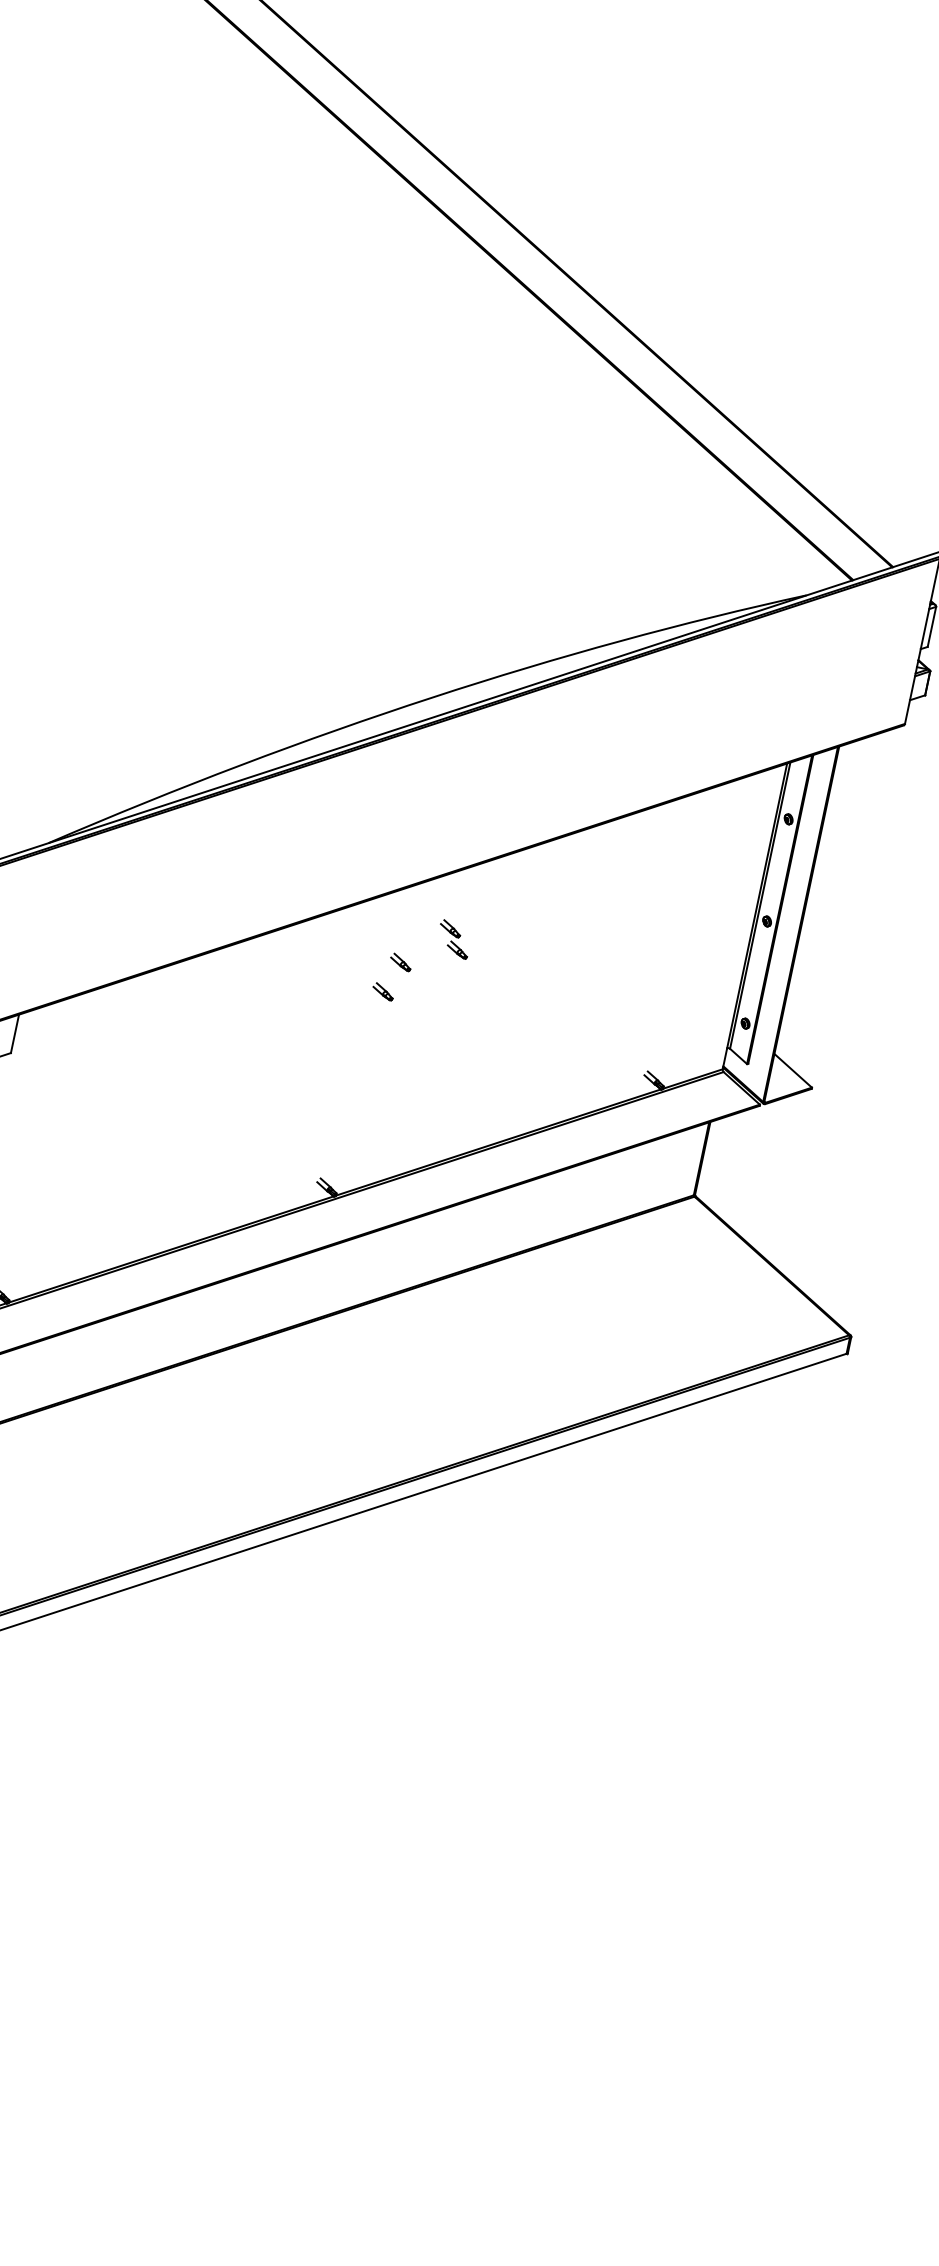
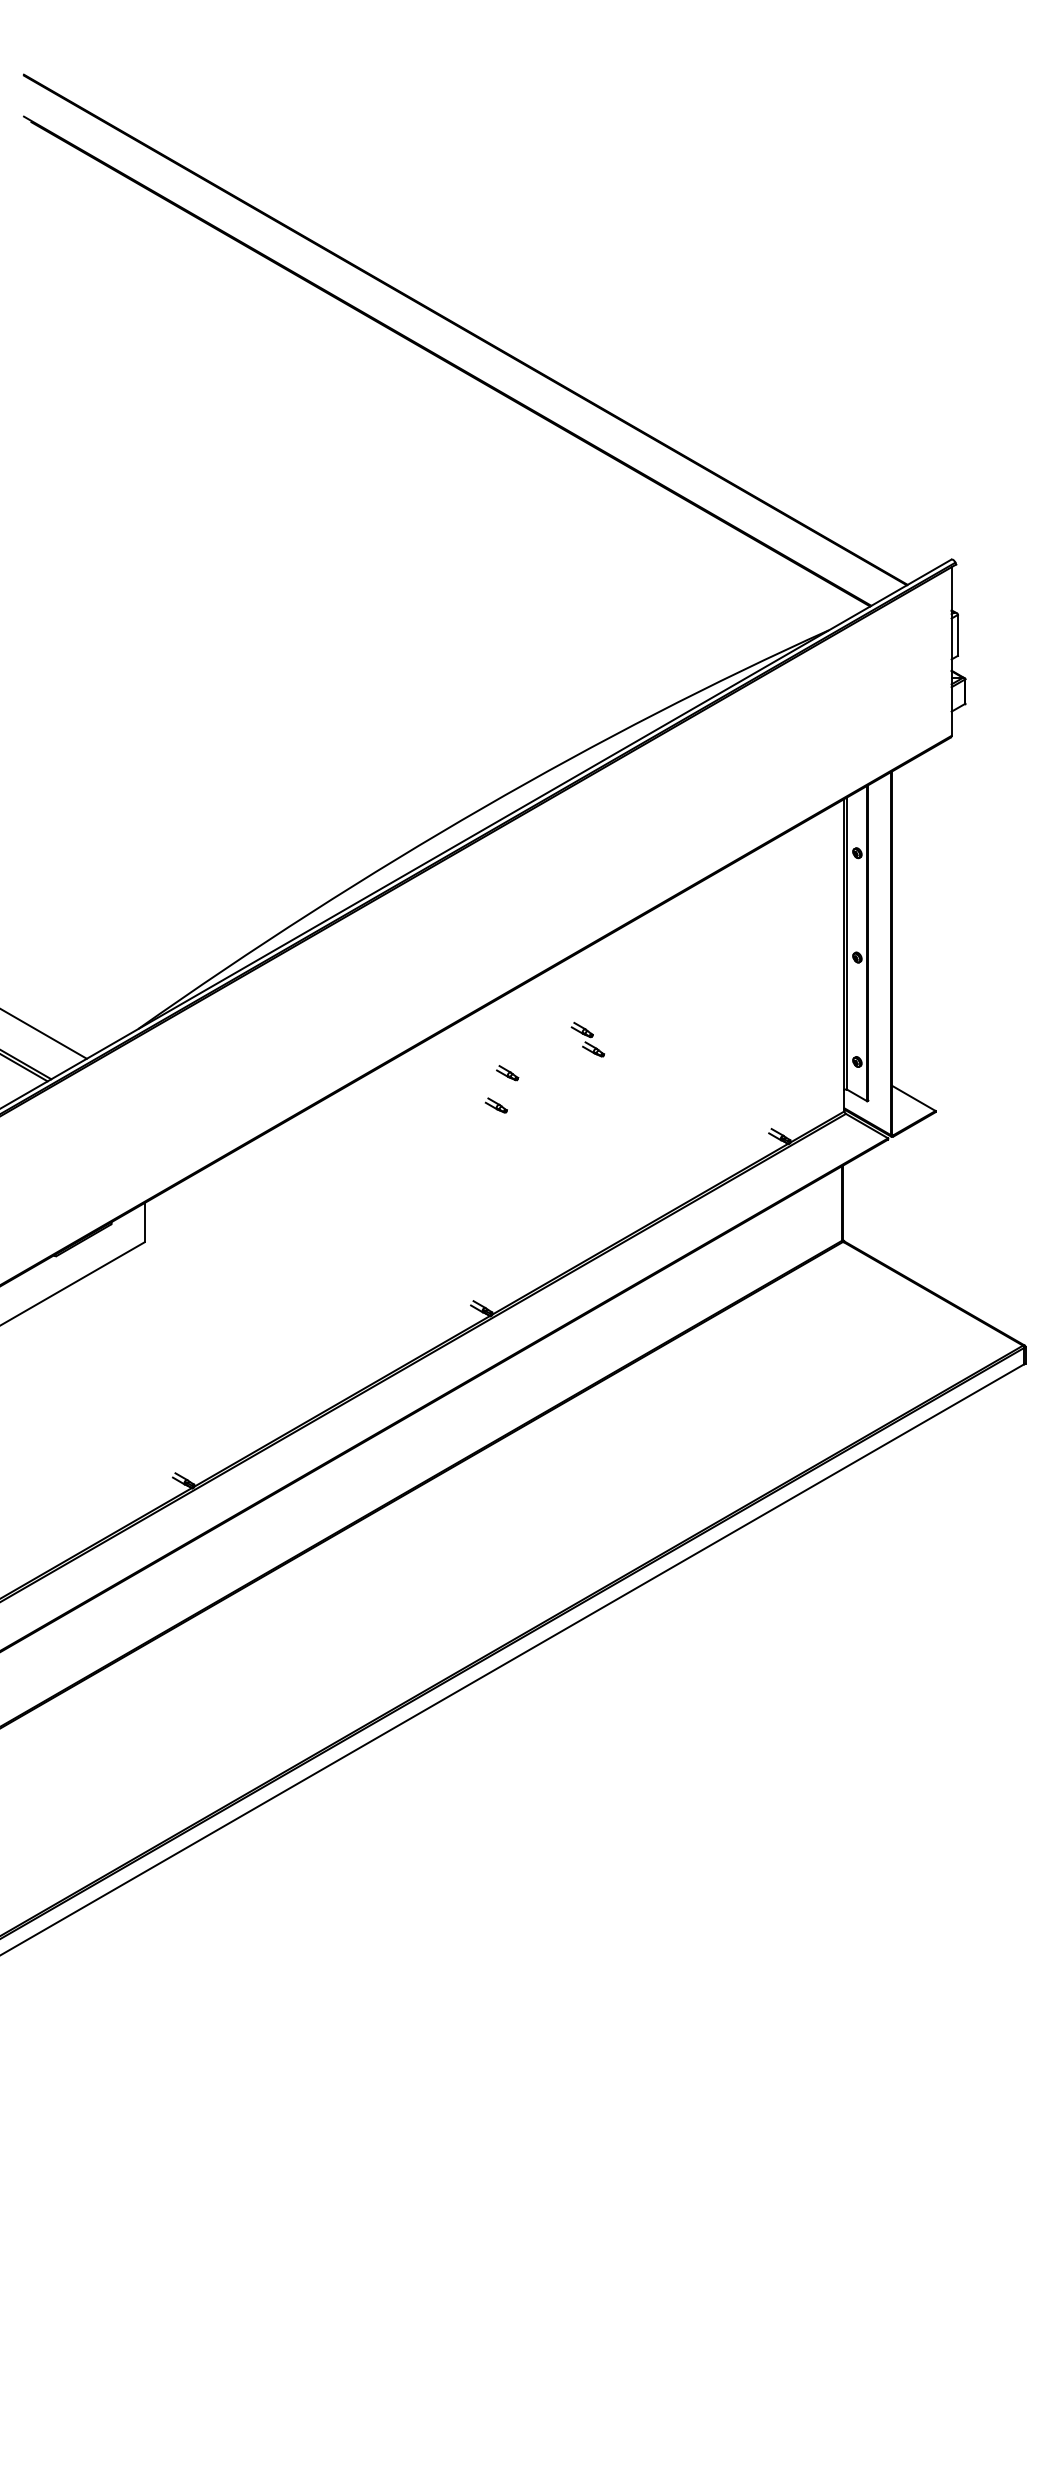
part: (453, 939) -> (587, 1039), moved

